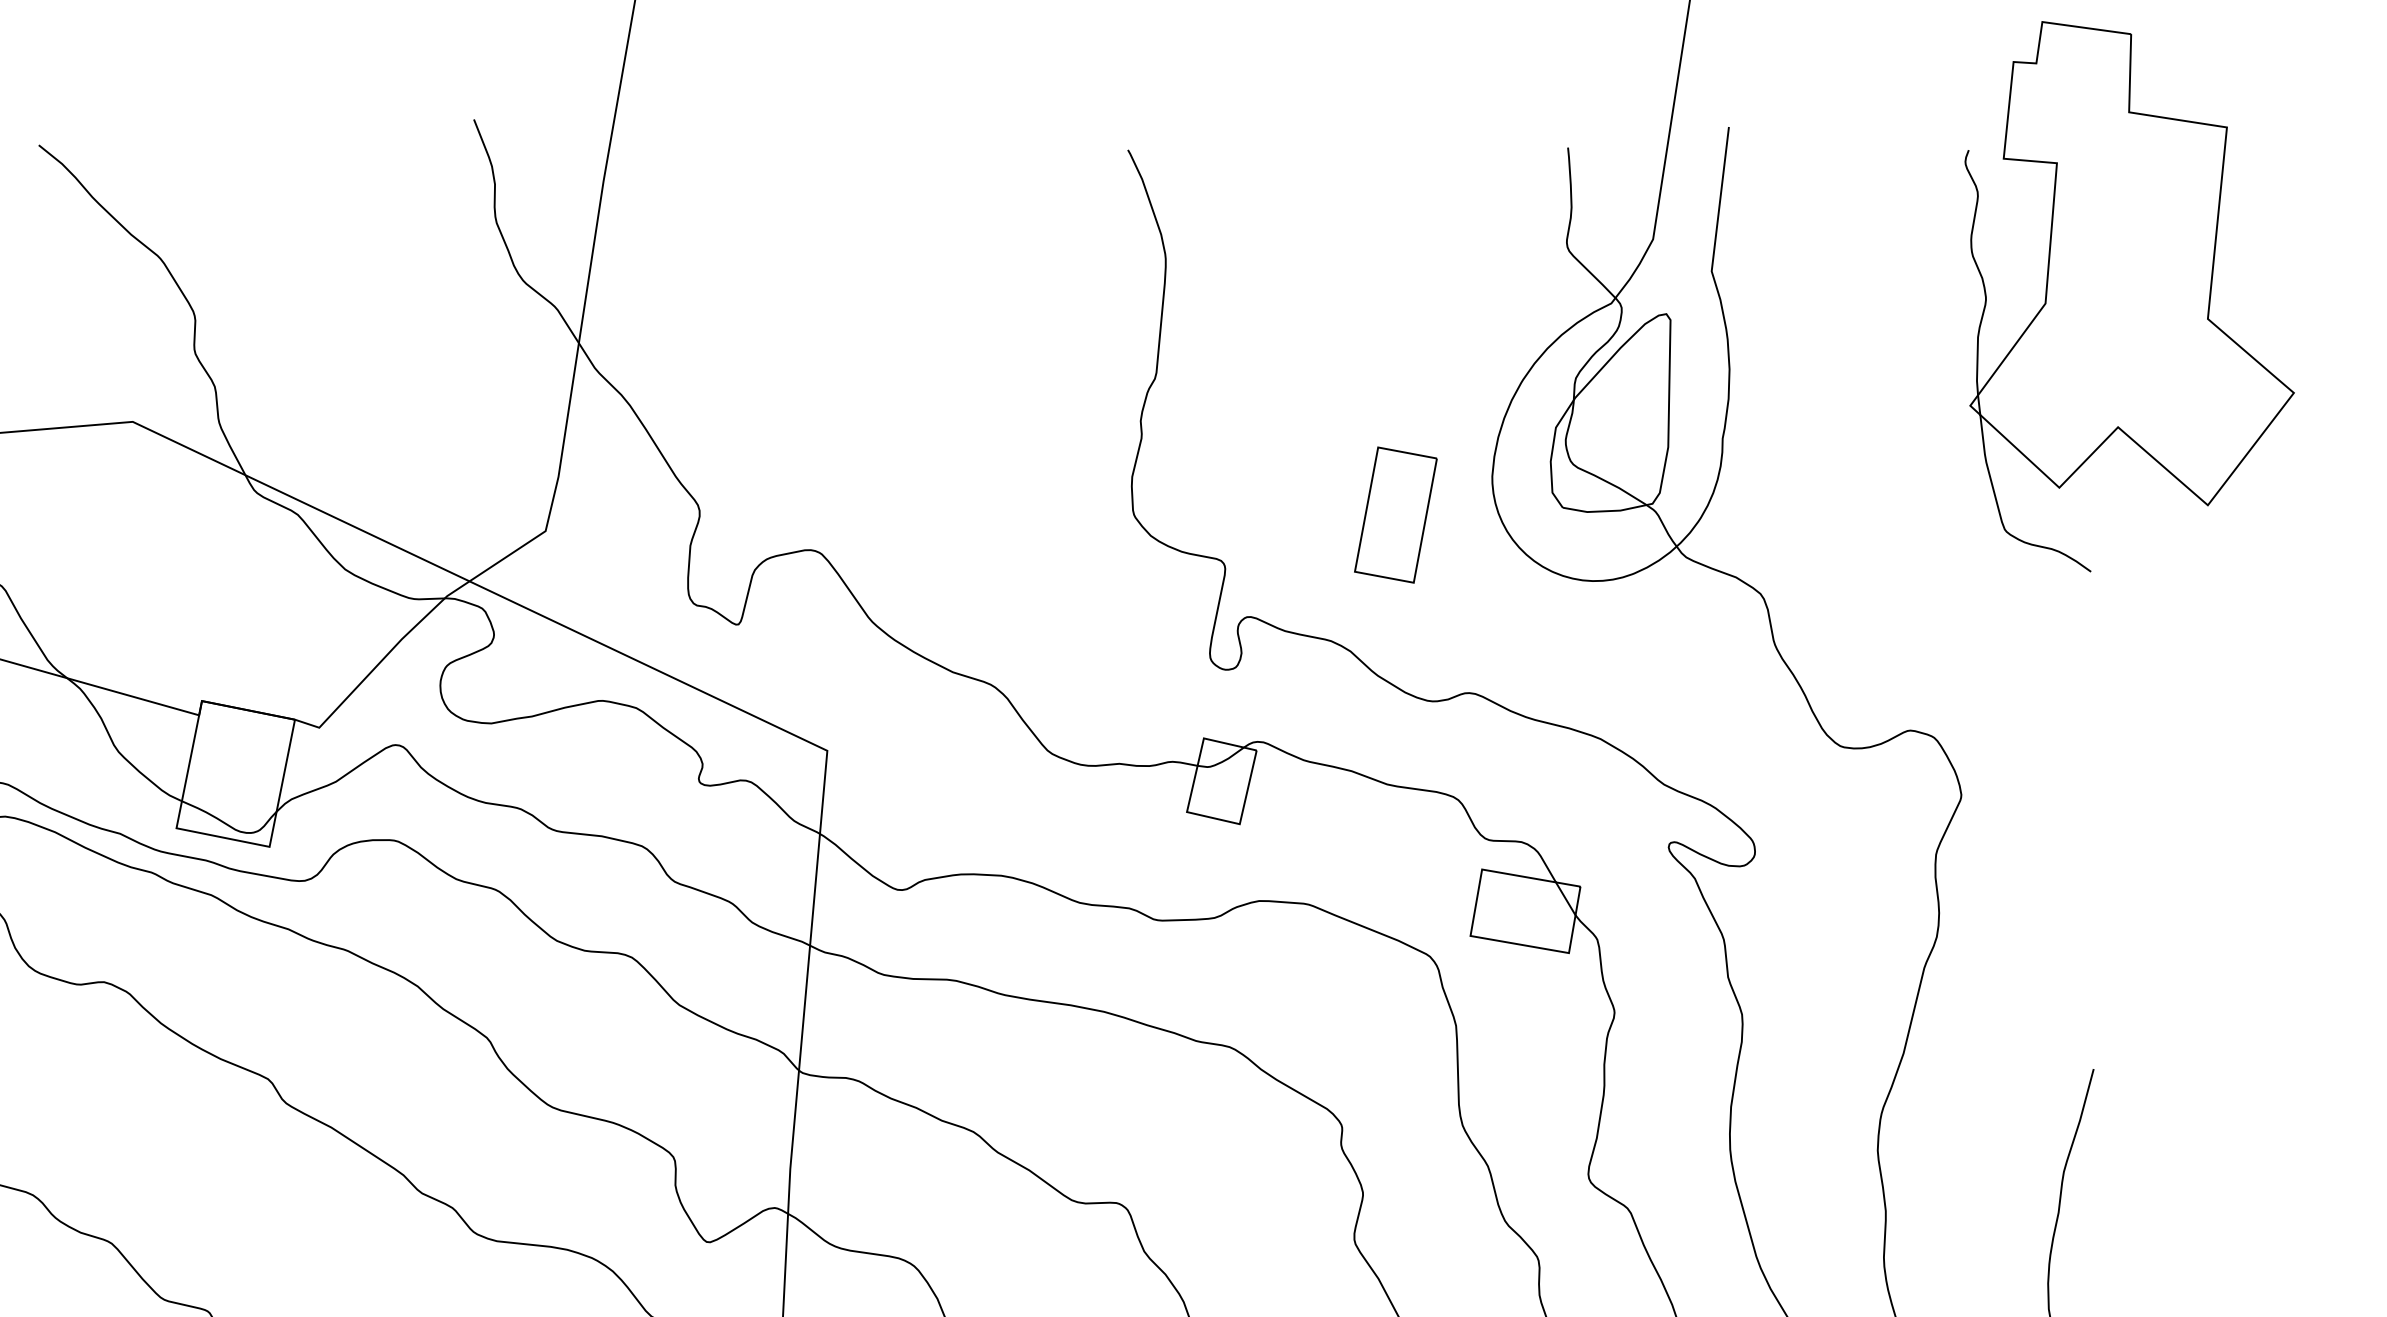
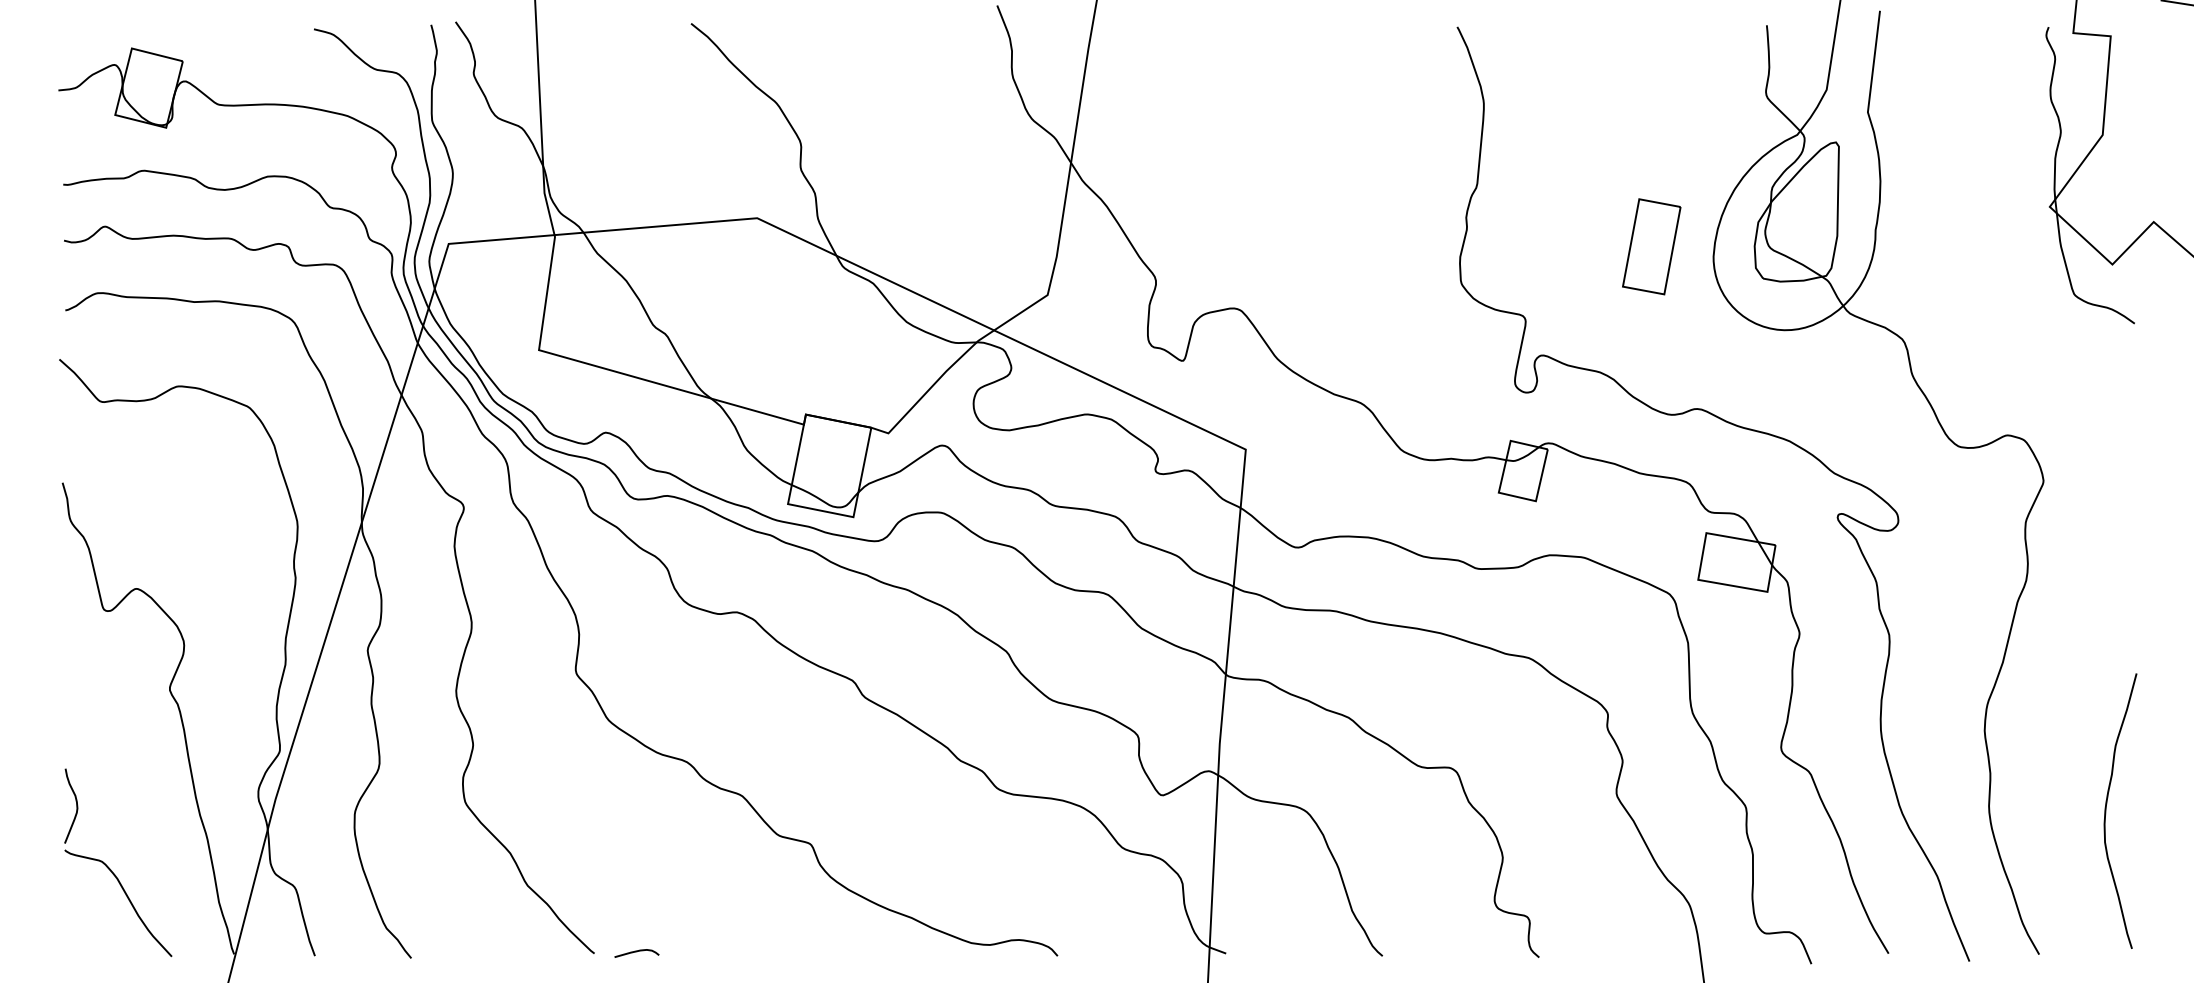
part: (1395, 514) -> (1651, 246), moved

